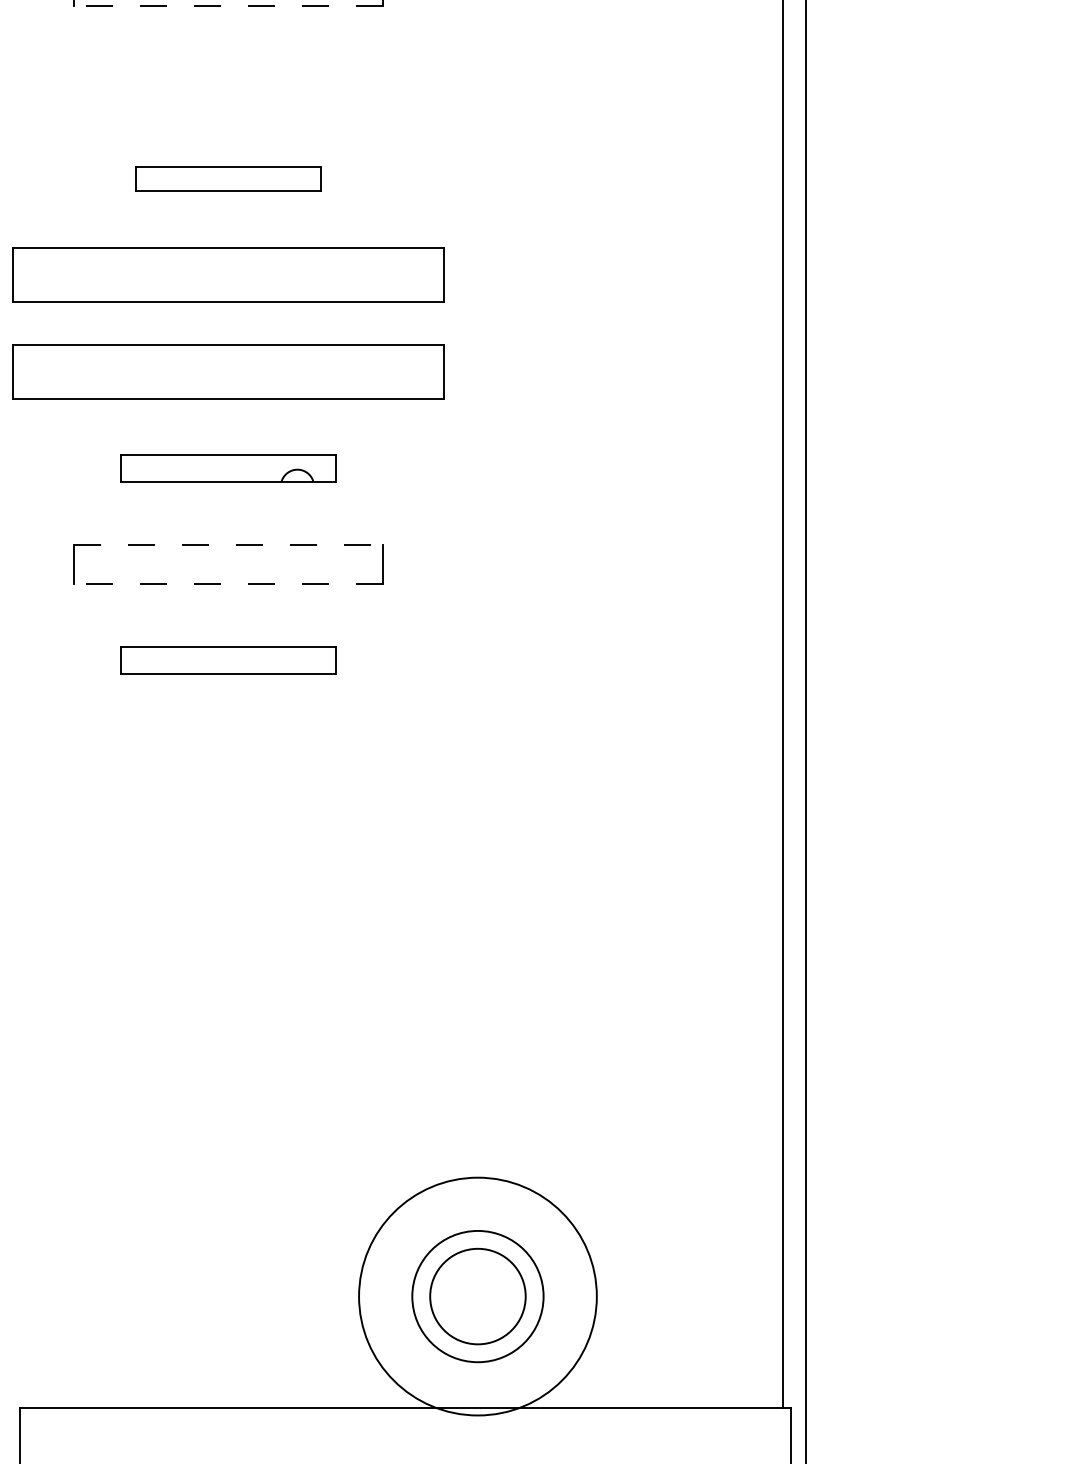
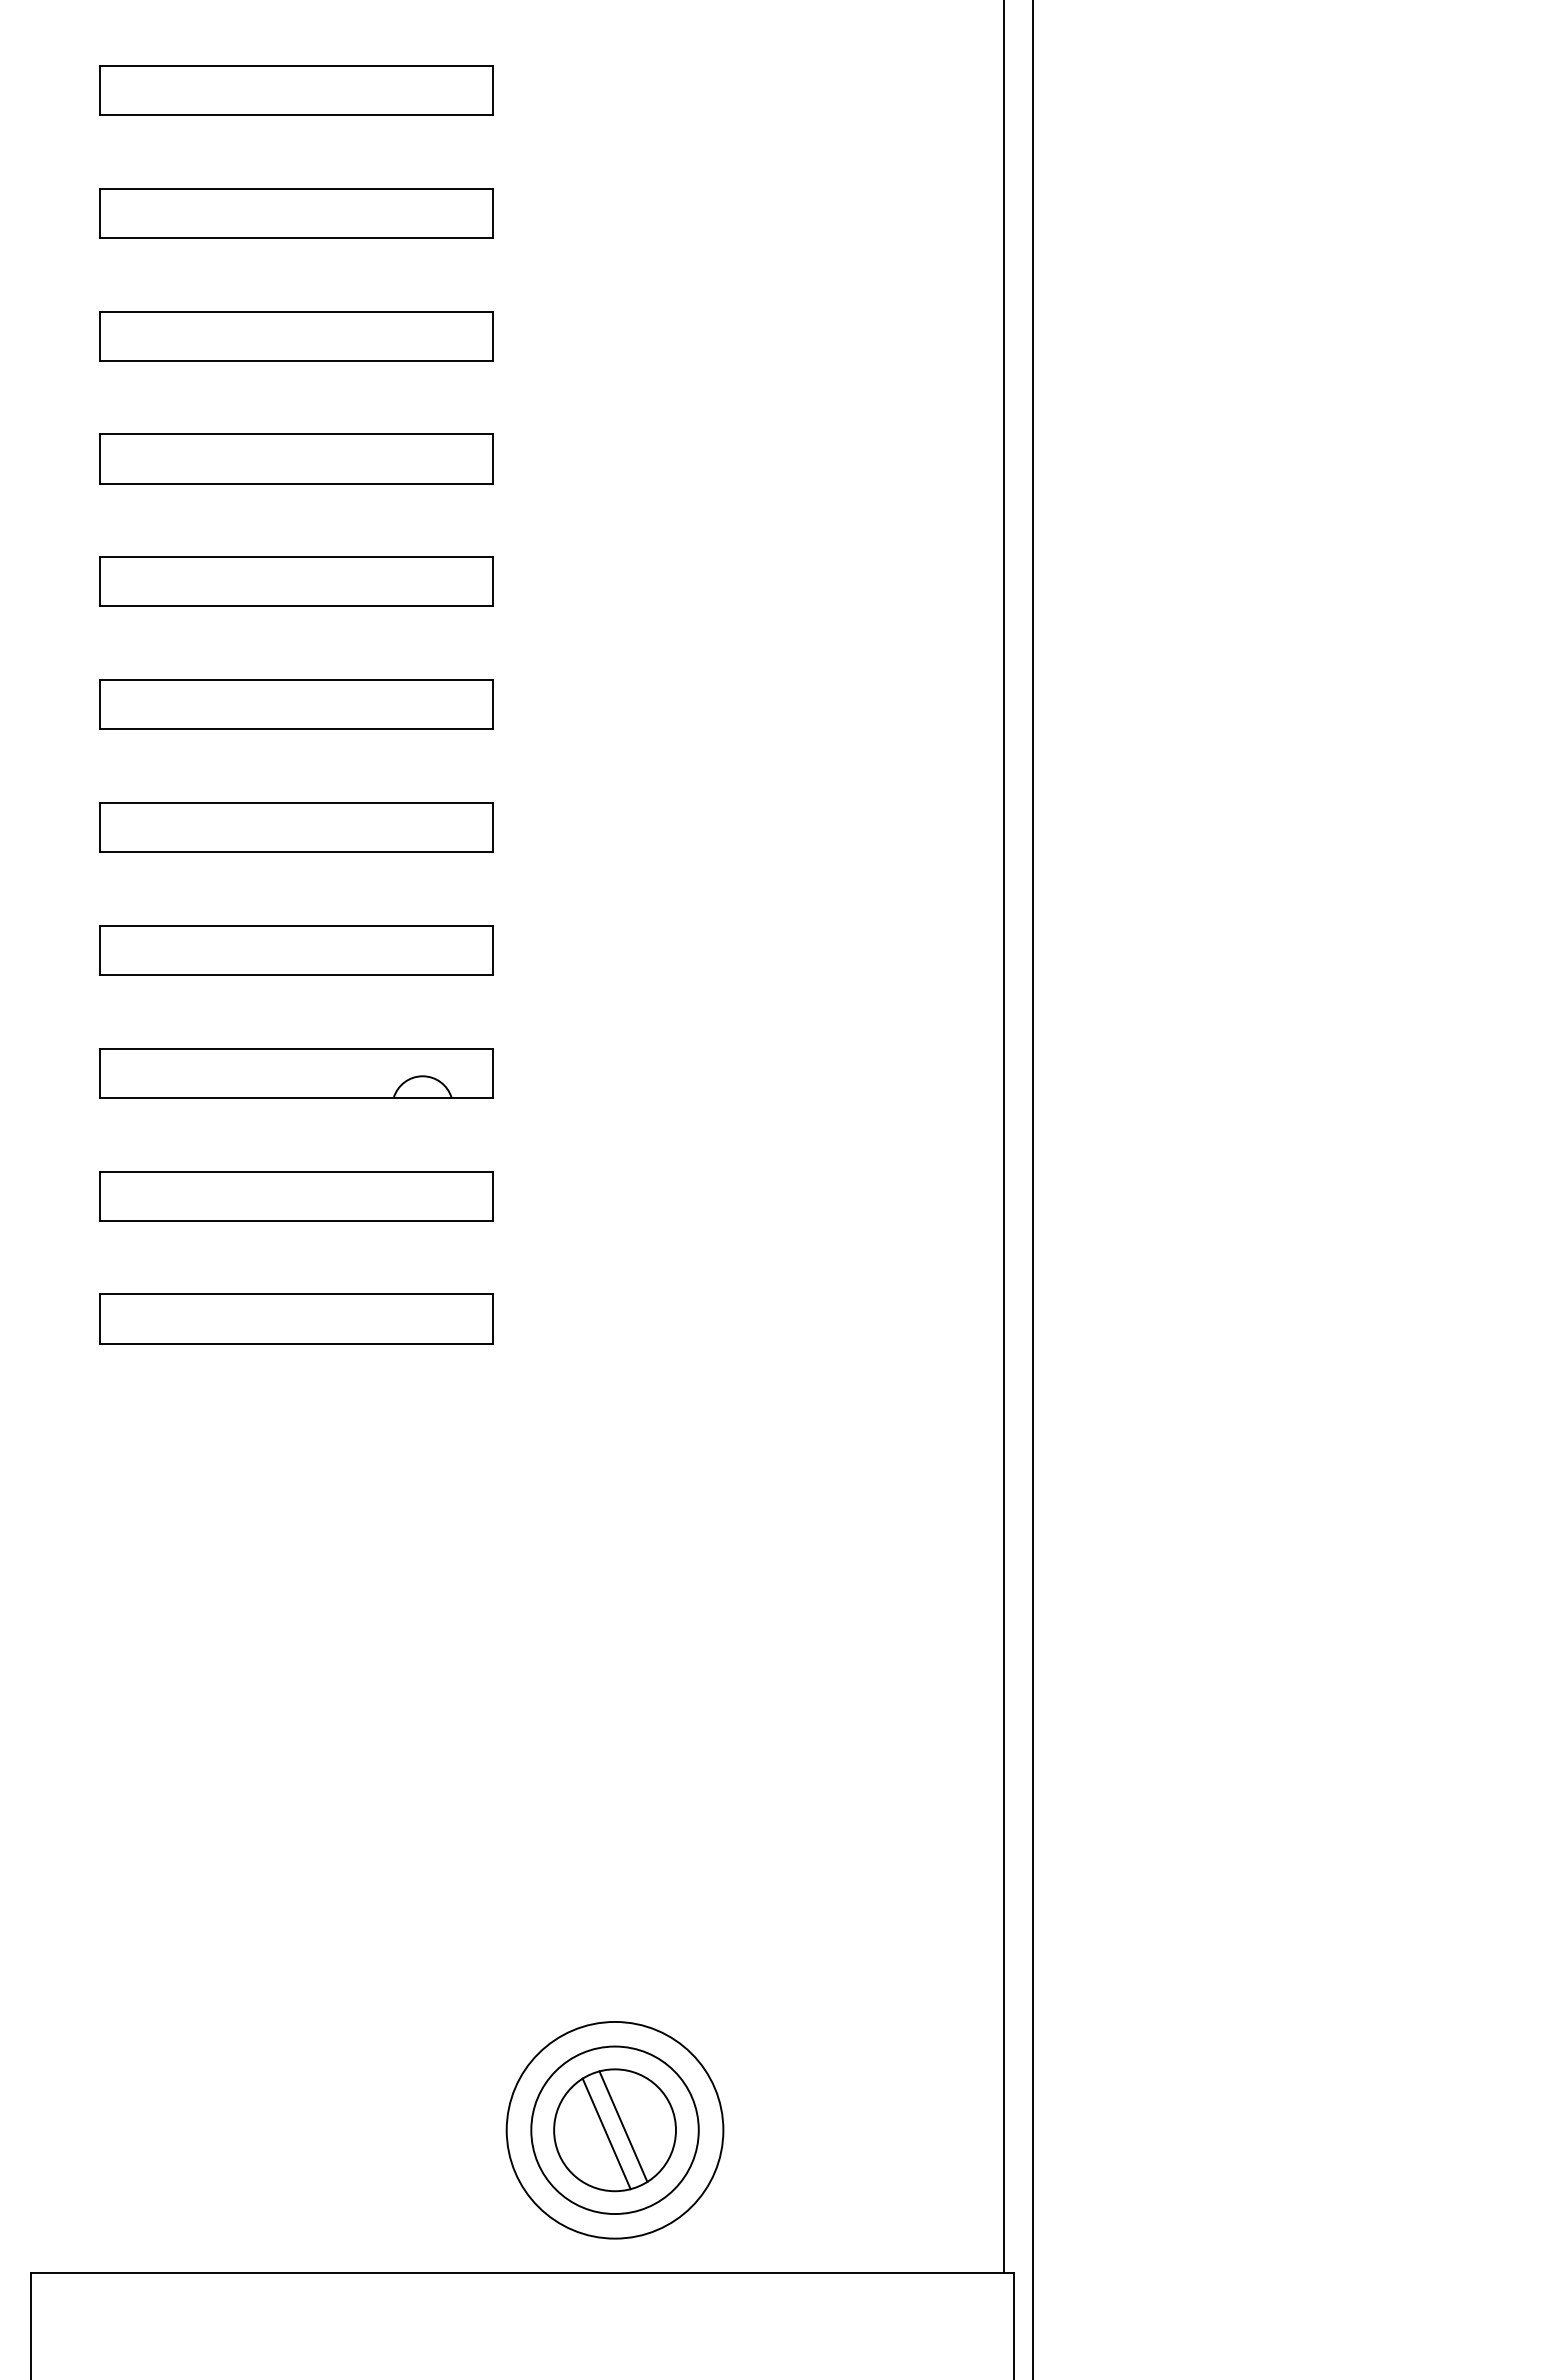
line: (228, 5) -> (296, 483), dashed -> solid
part: (228, 82) -> (296, 581), added
part: (228, 178) -> (296, 704), size x1.67
part: (228, 275) -> (296, 827), size x0.71
part: (228, 371) -> (296, 950), size x0.71
part: (228, 468) -> (296, 1073), size x1.43
line: (228, 544) -> (296, 1171), dashed -> solid
line: (228, 583) -> (296, 1220), dashed -> solid
part: (228, 660) -> (296, 1318), size x1.43
line: (484, 1293) -> (623, 2126), added
circle: (477, 1295) -> (614, 2129), size x0.71
line: (471, 1299) -> (606, 2133), added

